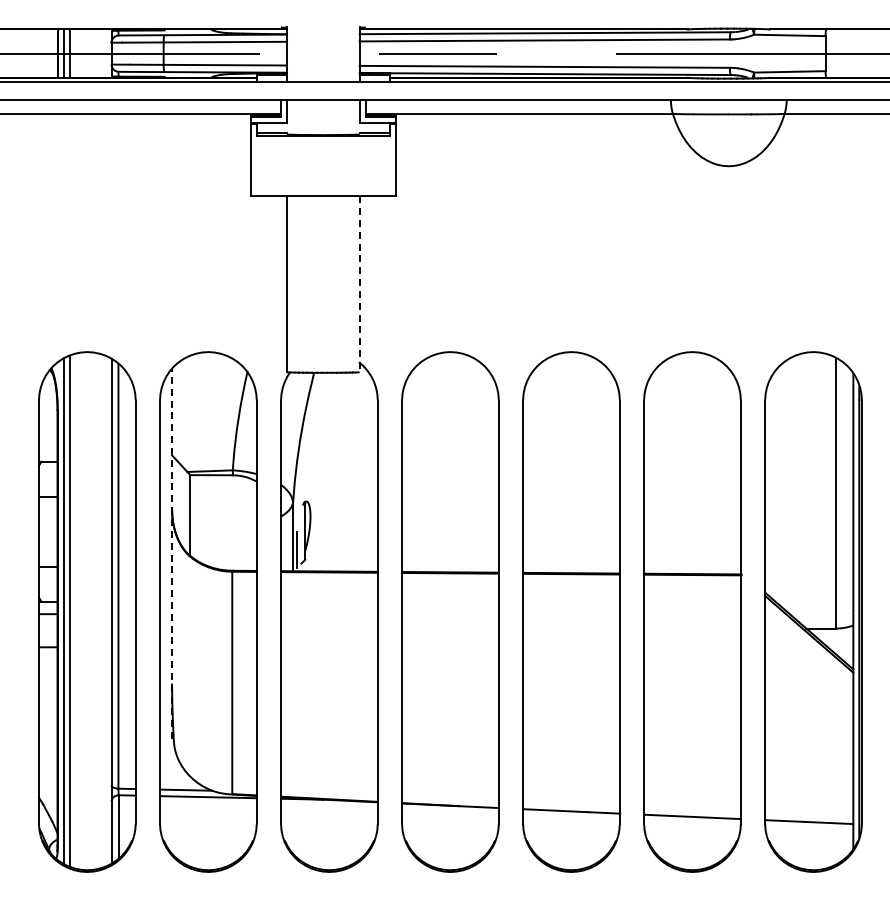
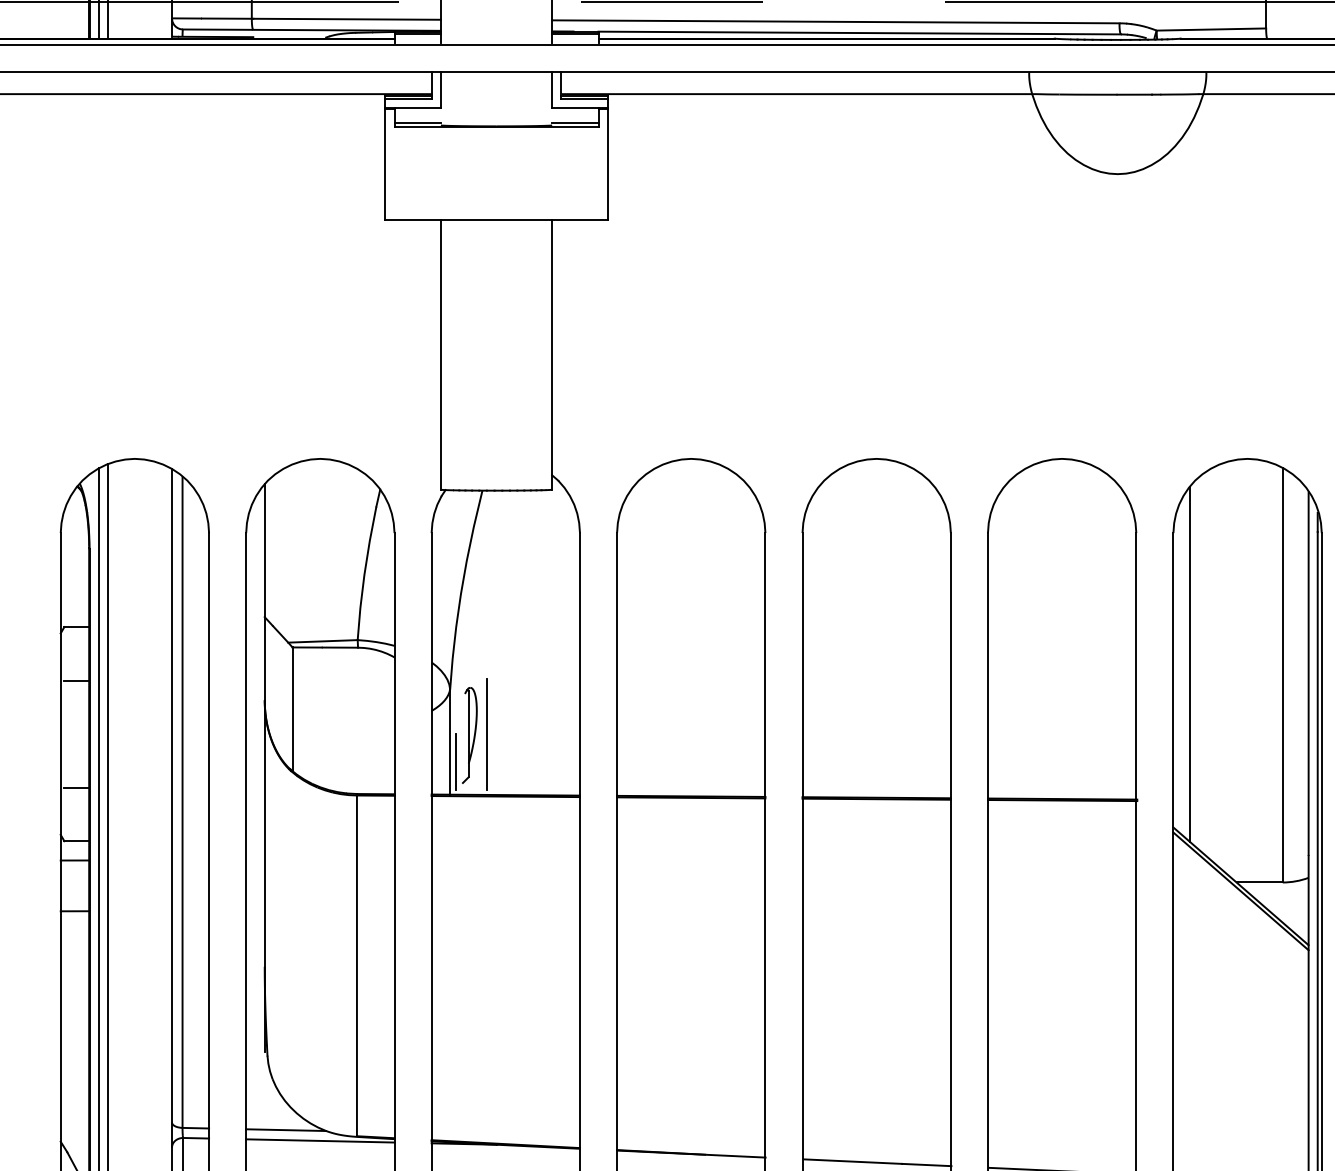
line: (359, 284) -> (551, 355), dashed -> solid
line: (775, 486) -> (1189, 664), added
line: (317, 531) -> (487, 733), added
line: (172, 553) -> (265, 767), dashed -> solid

